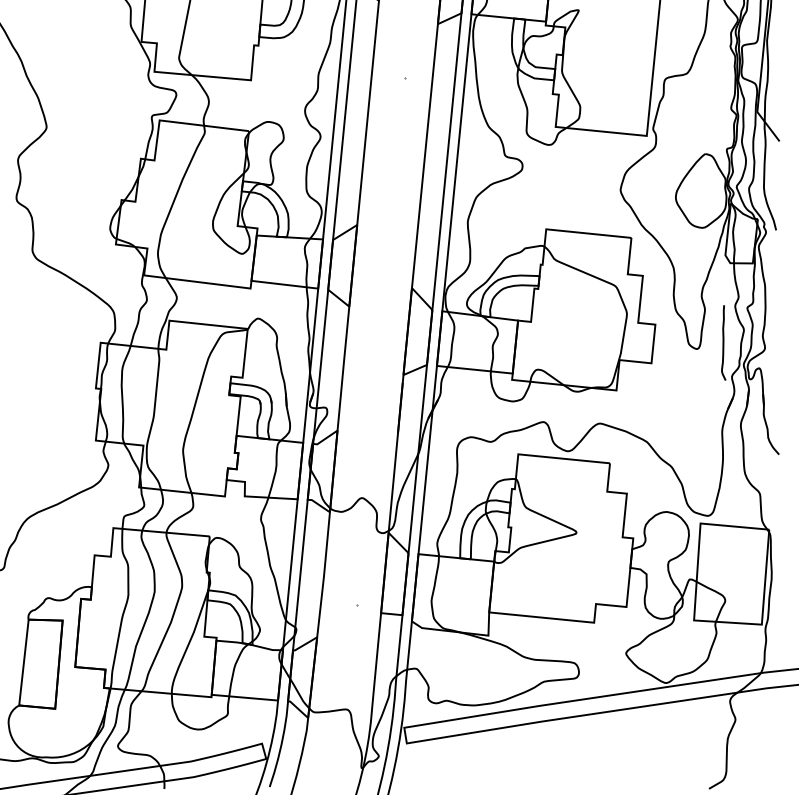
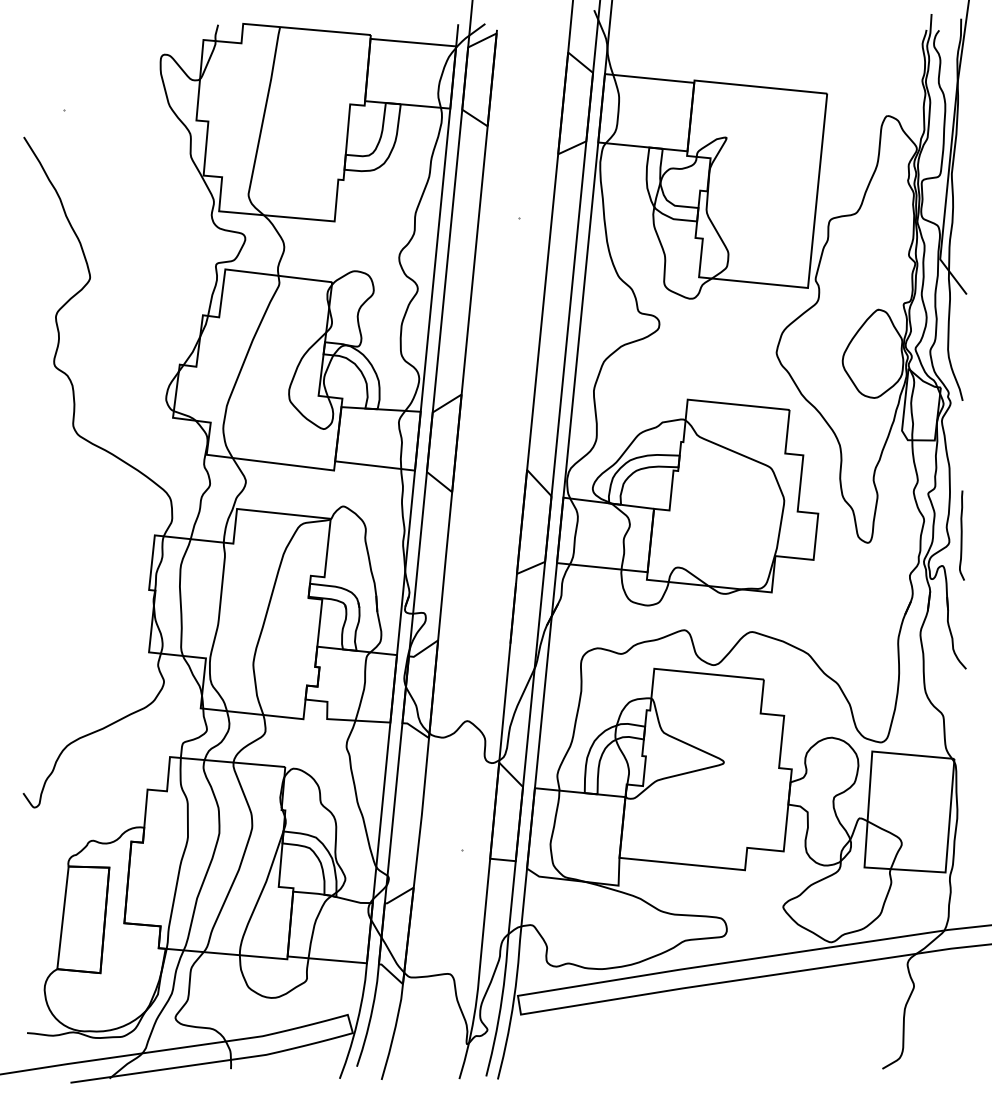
curve: (723, 342) -> (961, 535), moved

